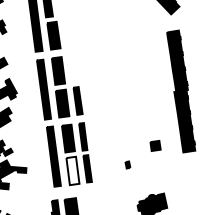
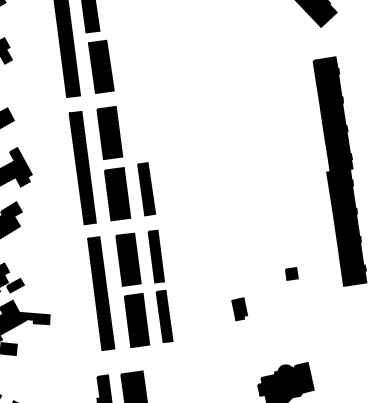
part: (155, 146) -> (291, 274), size x0.62
part: (127, 164) -> (239, 308), size x1.67
fill: (72, 170) -> (136, 319), added

